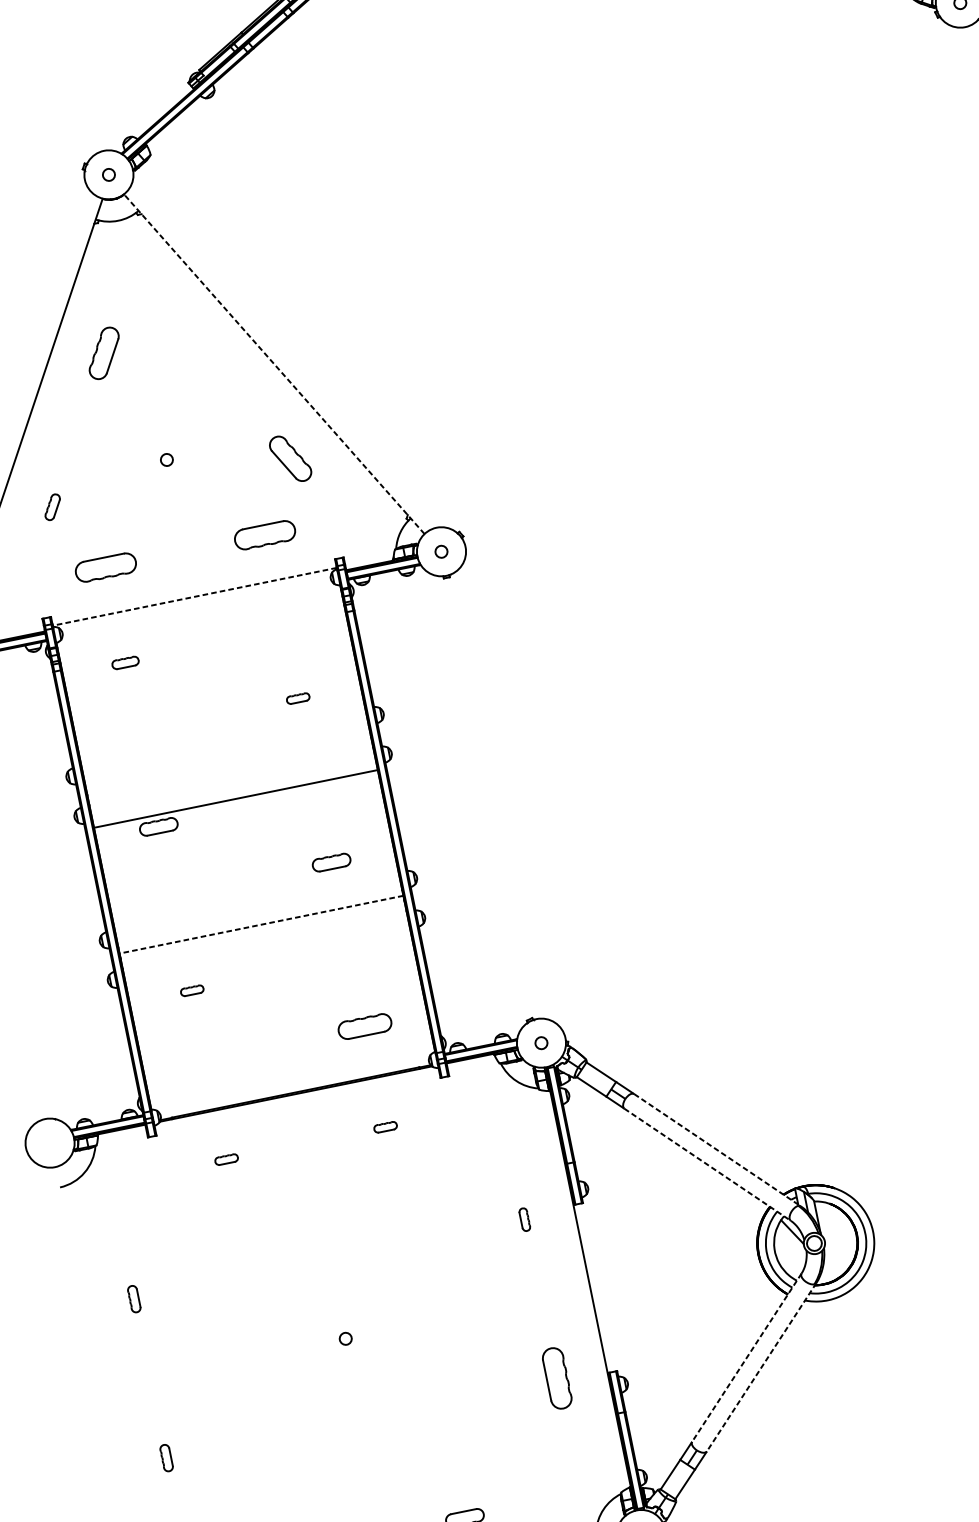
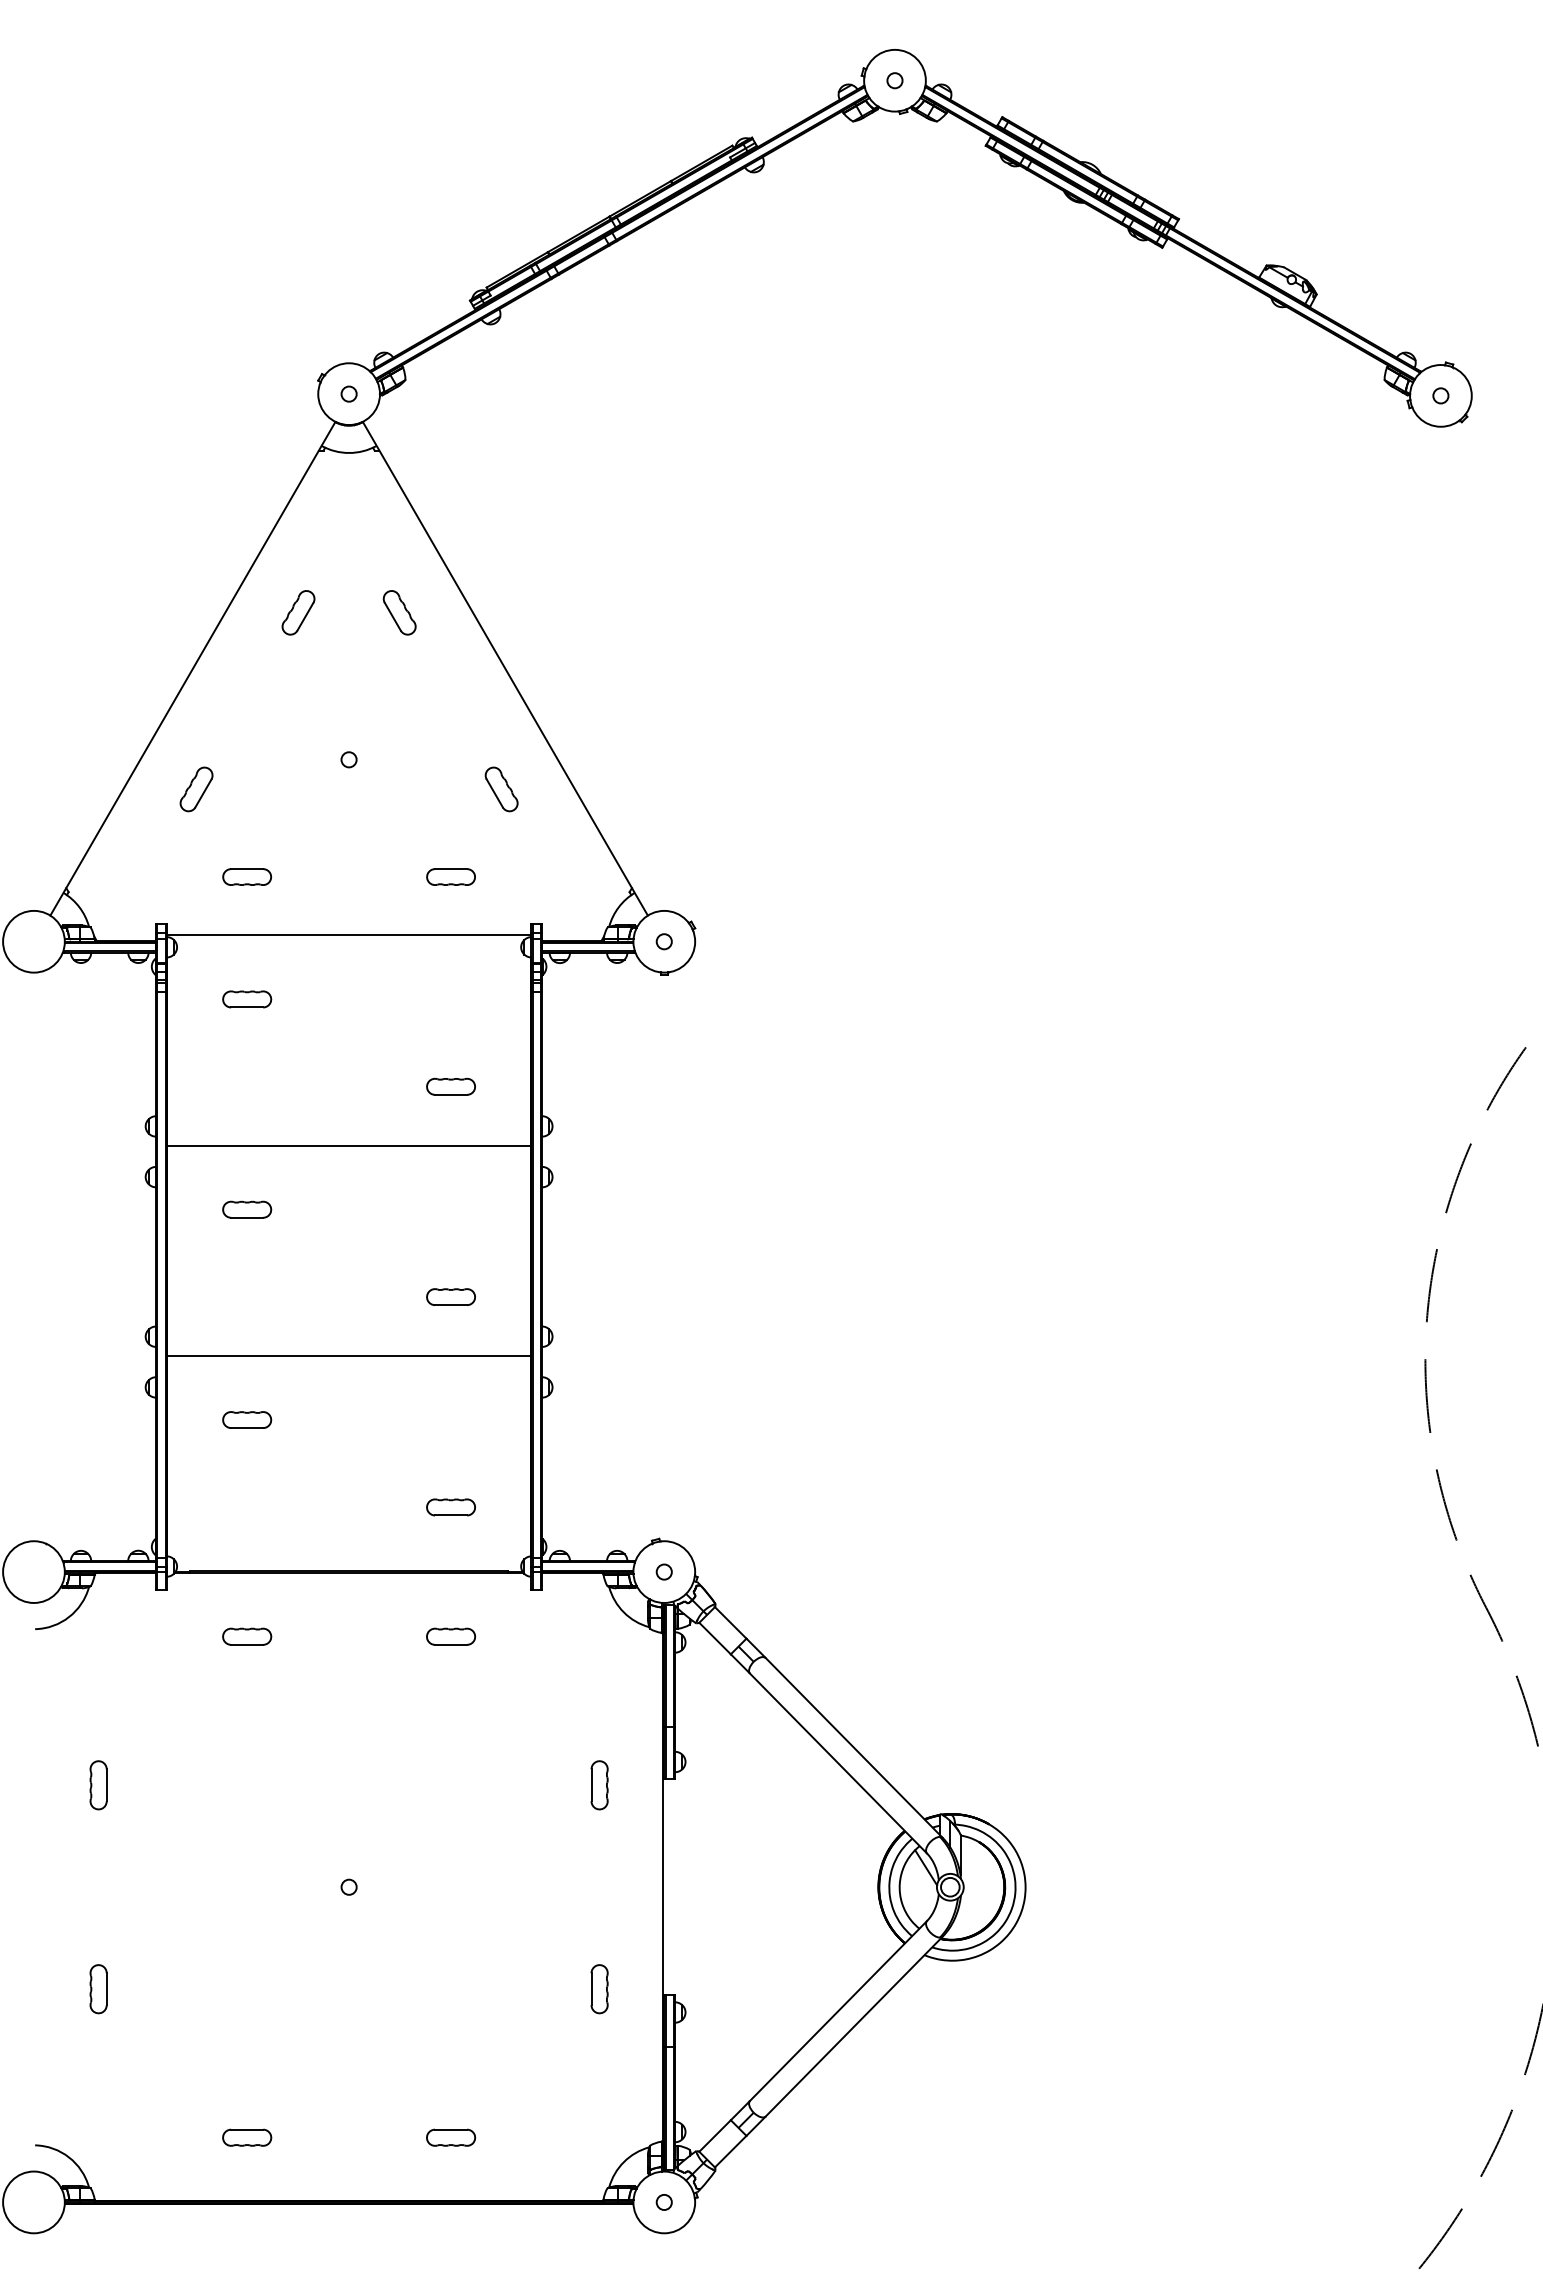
part: (182, 337) -> (399, 612), added
part: (104, 353) -> (298, 612), size x0.71
line: (274, 363) -> (505, 668), dashed -> solid
part: (290, 458) -> (501, 789), size x0.71
part: (52, 507) -> (196, 789), size x1.43
part: (264, 534) -> (450, 876), size x0.62
part: (106, 567) -> (247, 876), size x0.62
line: (194, 597) -> (348, 935), dashed -> solid
part: (125, 662) -> (247, 999), size x1.43
part: (297, 698) -> (450, 1086), size x1.67
line: (236, 798) -> (349, 1145), moved
line: (260, 924) -> (348, 1355), dashed -> solid
part: (192, 990) -> (247, 1419), size x1.67
part: (364, 1026) -> (450, 1507), size x0.71
part: (385, 1127) -> (451, 1636), size x1.67
line: (717, 1150) -> (854, 1748), dashed -> solid
part: (226, 1159) -> (247, 1636), size x1.67
line: (707, 1164) -> (838, 1763), dashed -> solid
part: (524, 1219) -> (599, 1785), size x1.67
part: (134, 1299) -> (98, 1785), size x1.43
line: (746, 1358) -> (838, 2011), dashed -> solid
line: (761, 1367) -> (853, 2026), dashed -> solid
part: (557, 1378) -> (599, 1989), size x0.62
part: (166, 1458) -> (98, 1989), size x1.43

